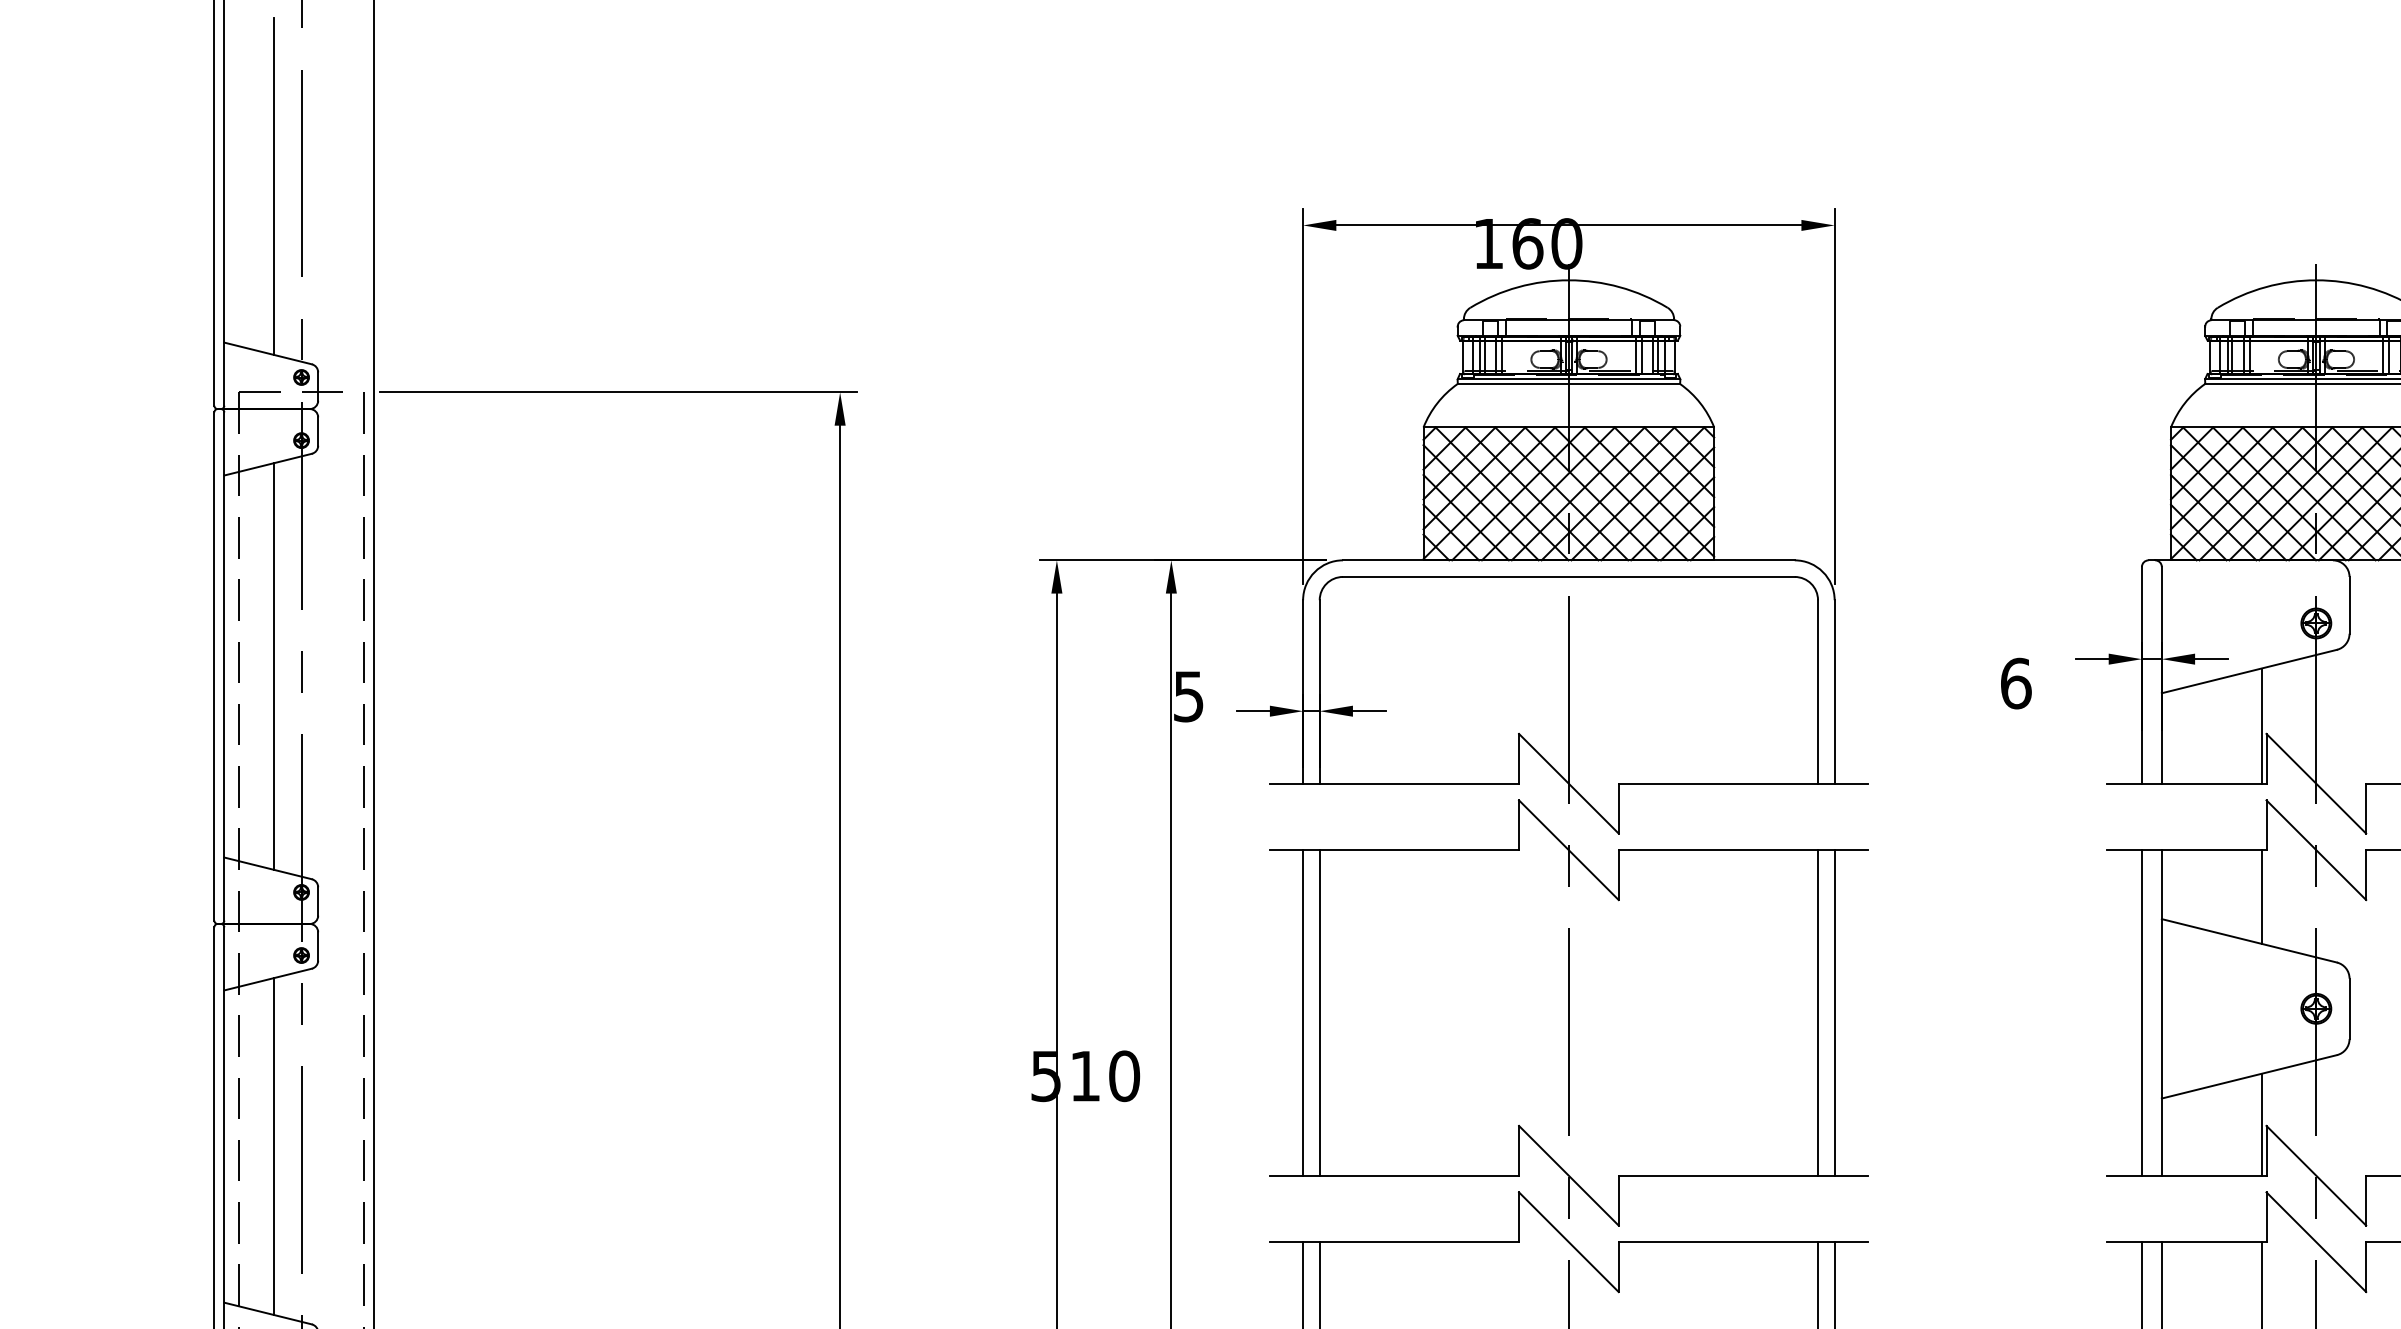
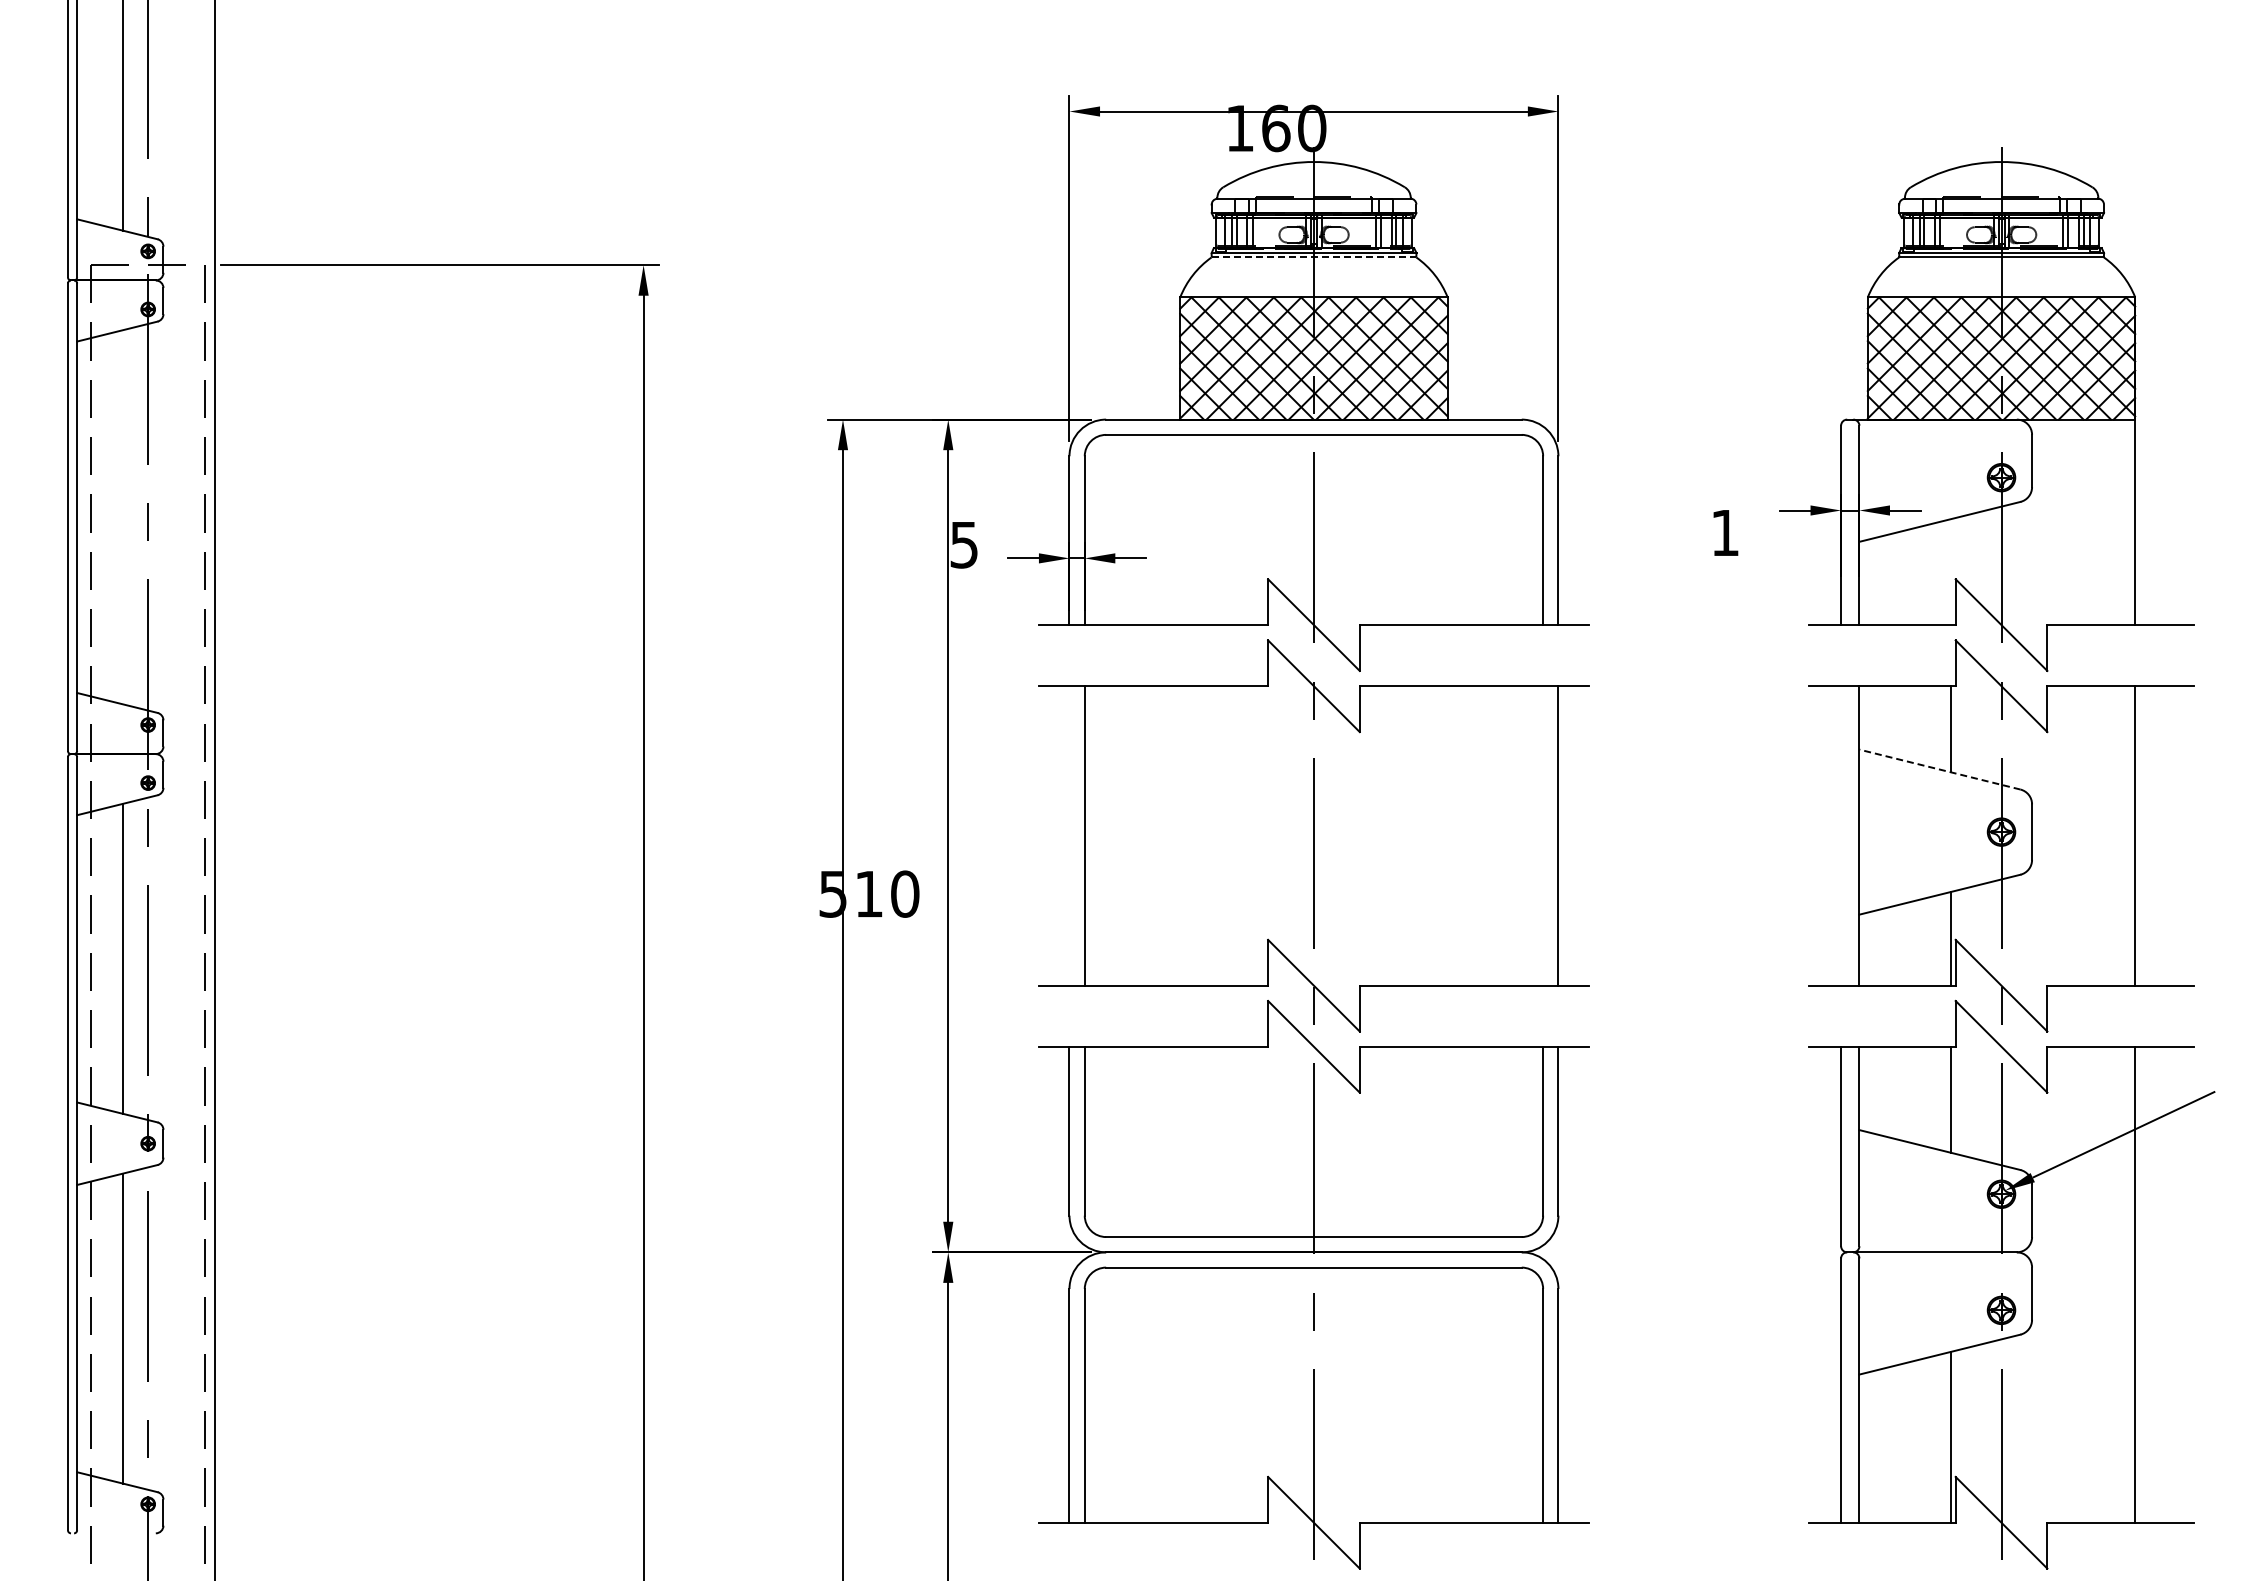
line: (1569, 384) -> (1314, 257), solid -> dashed
line: (273, 666) -> (122, 517), removed
text: (2016, 683) -> (1725, 532), 6 -> 1
line: (2261, 726) -> (1951, 572), removed
line: (2248, 940) -> (1939, 769), solid -> dashed
line: (1303, 1012) -> (1069, 835), removed
line: (1818, 1012) -> (1543, 835), removed
line: (2142, 1012) -> (1841, 835), removed

